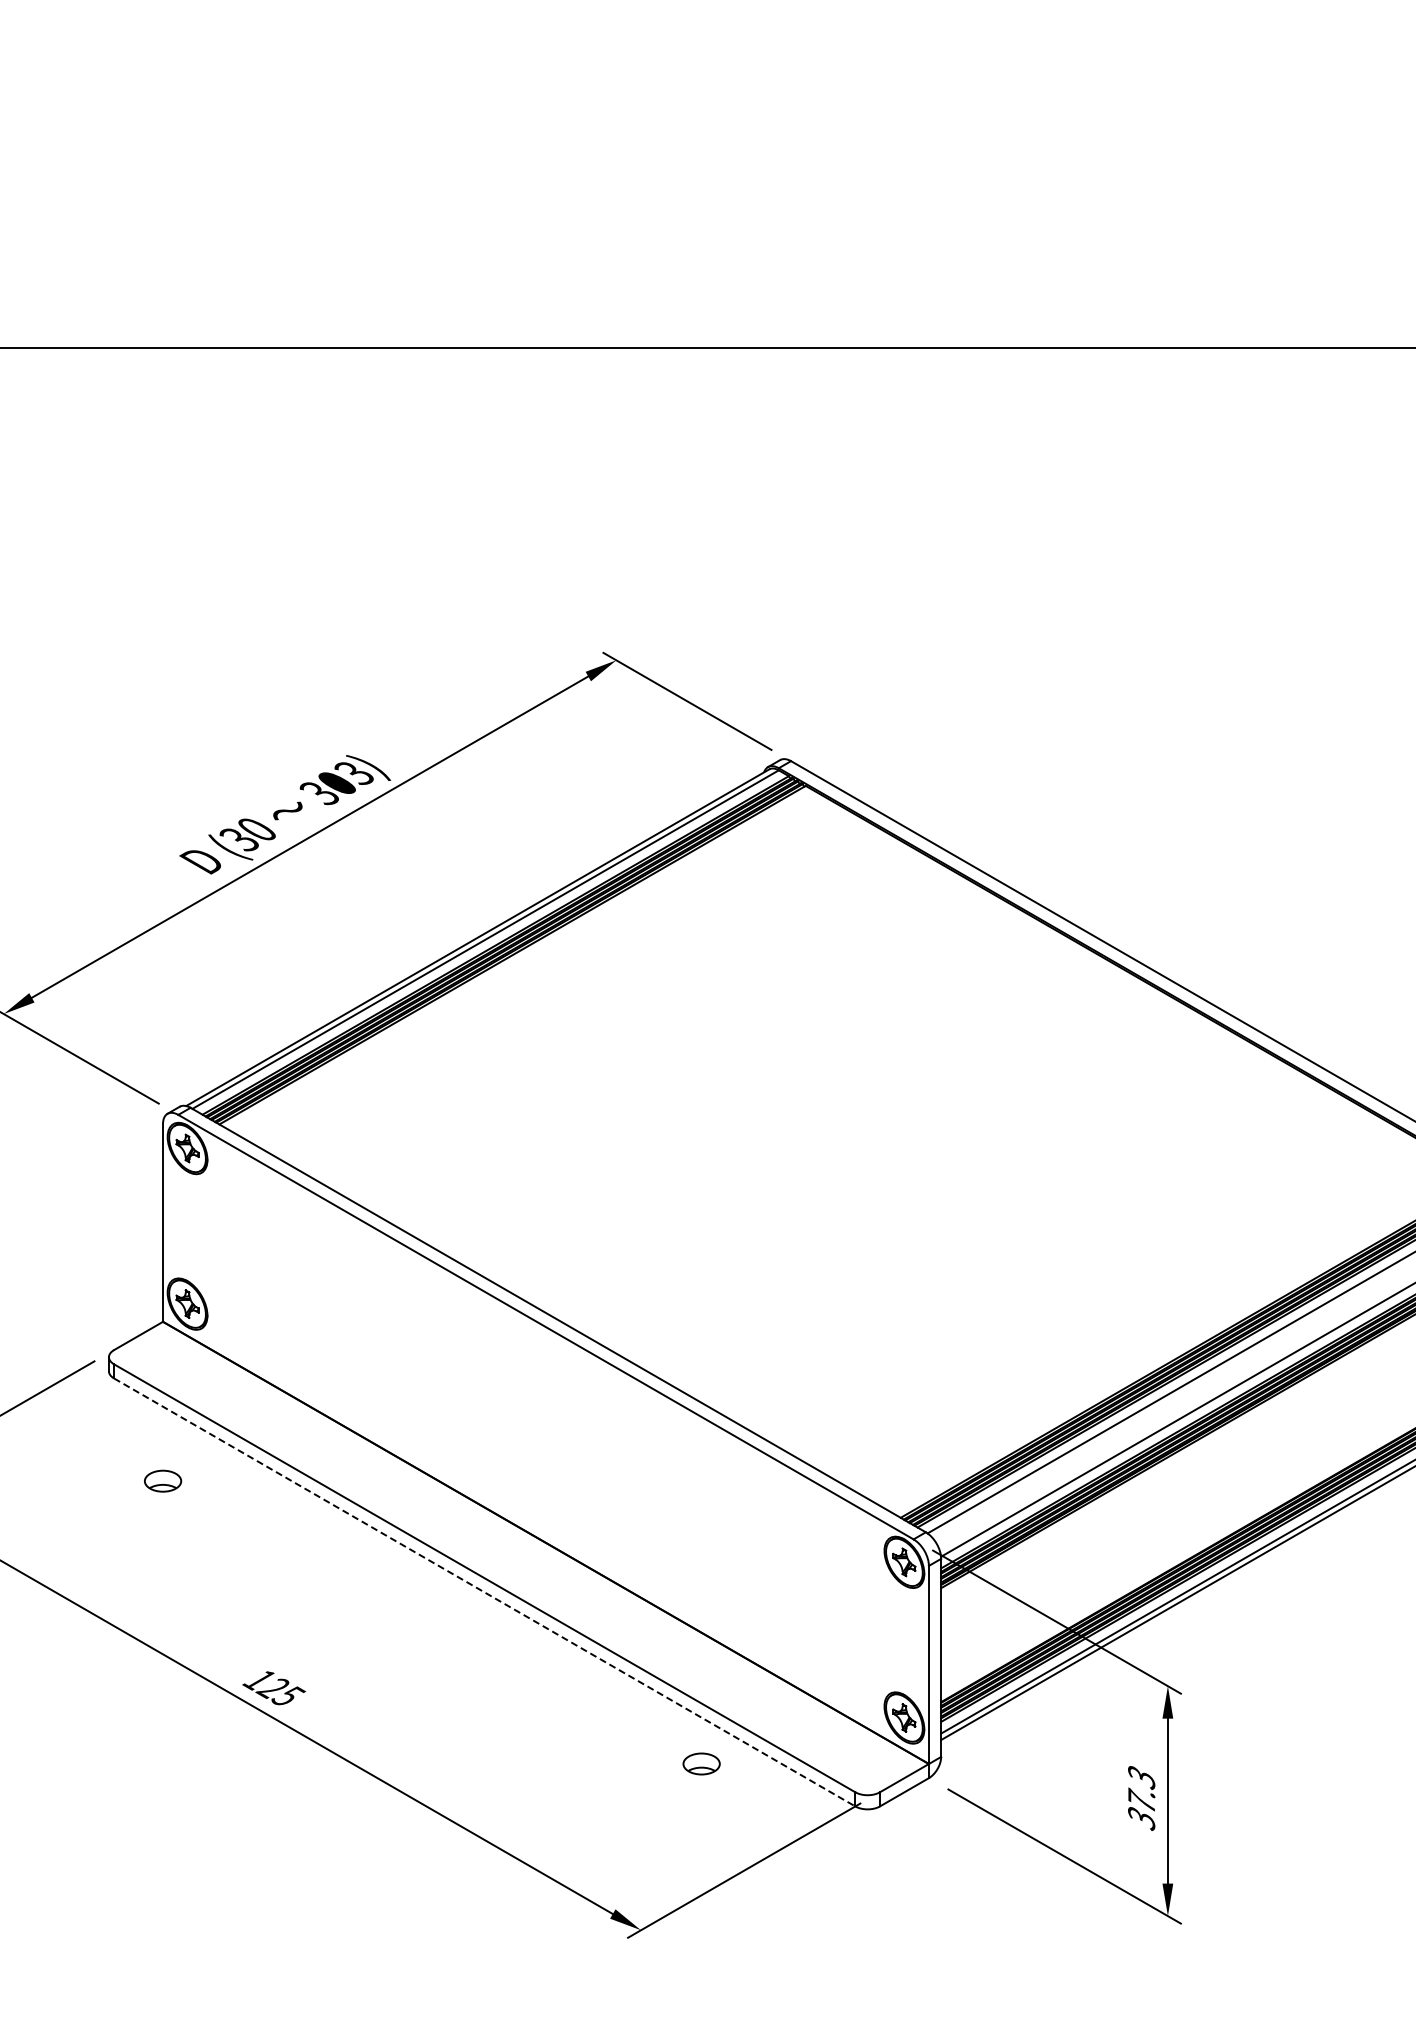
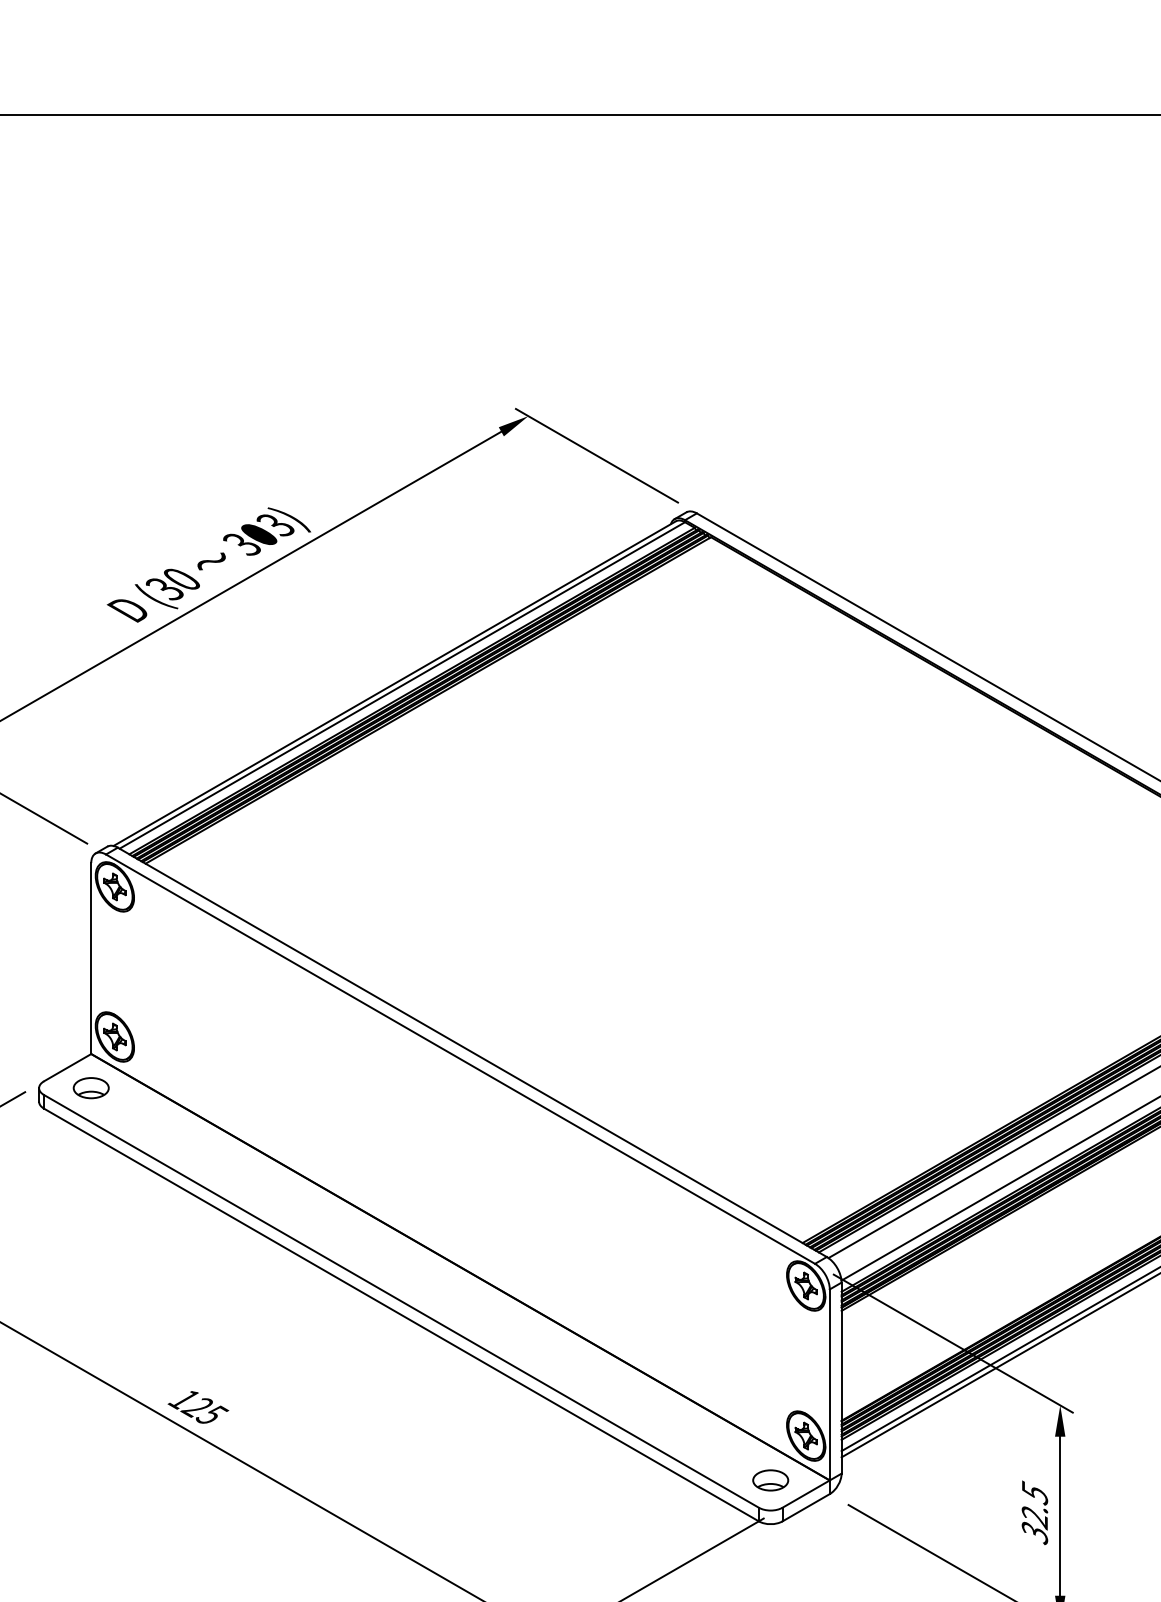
part: (163, 1480) -> (91, 1087), moved
line: (485, 1592) -> (402, 1315), dashed -> solid
part: (701, 1763) -> (770, 1479), moved
text: (1141, 1789) -> (1034, 1505), 37.3 -> 32.5

